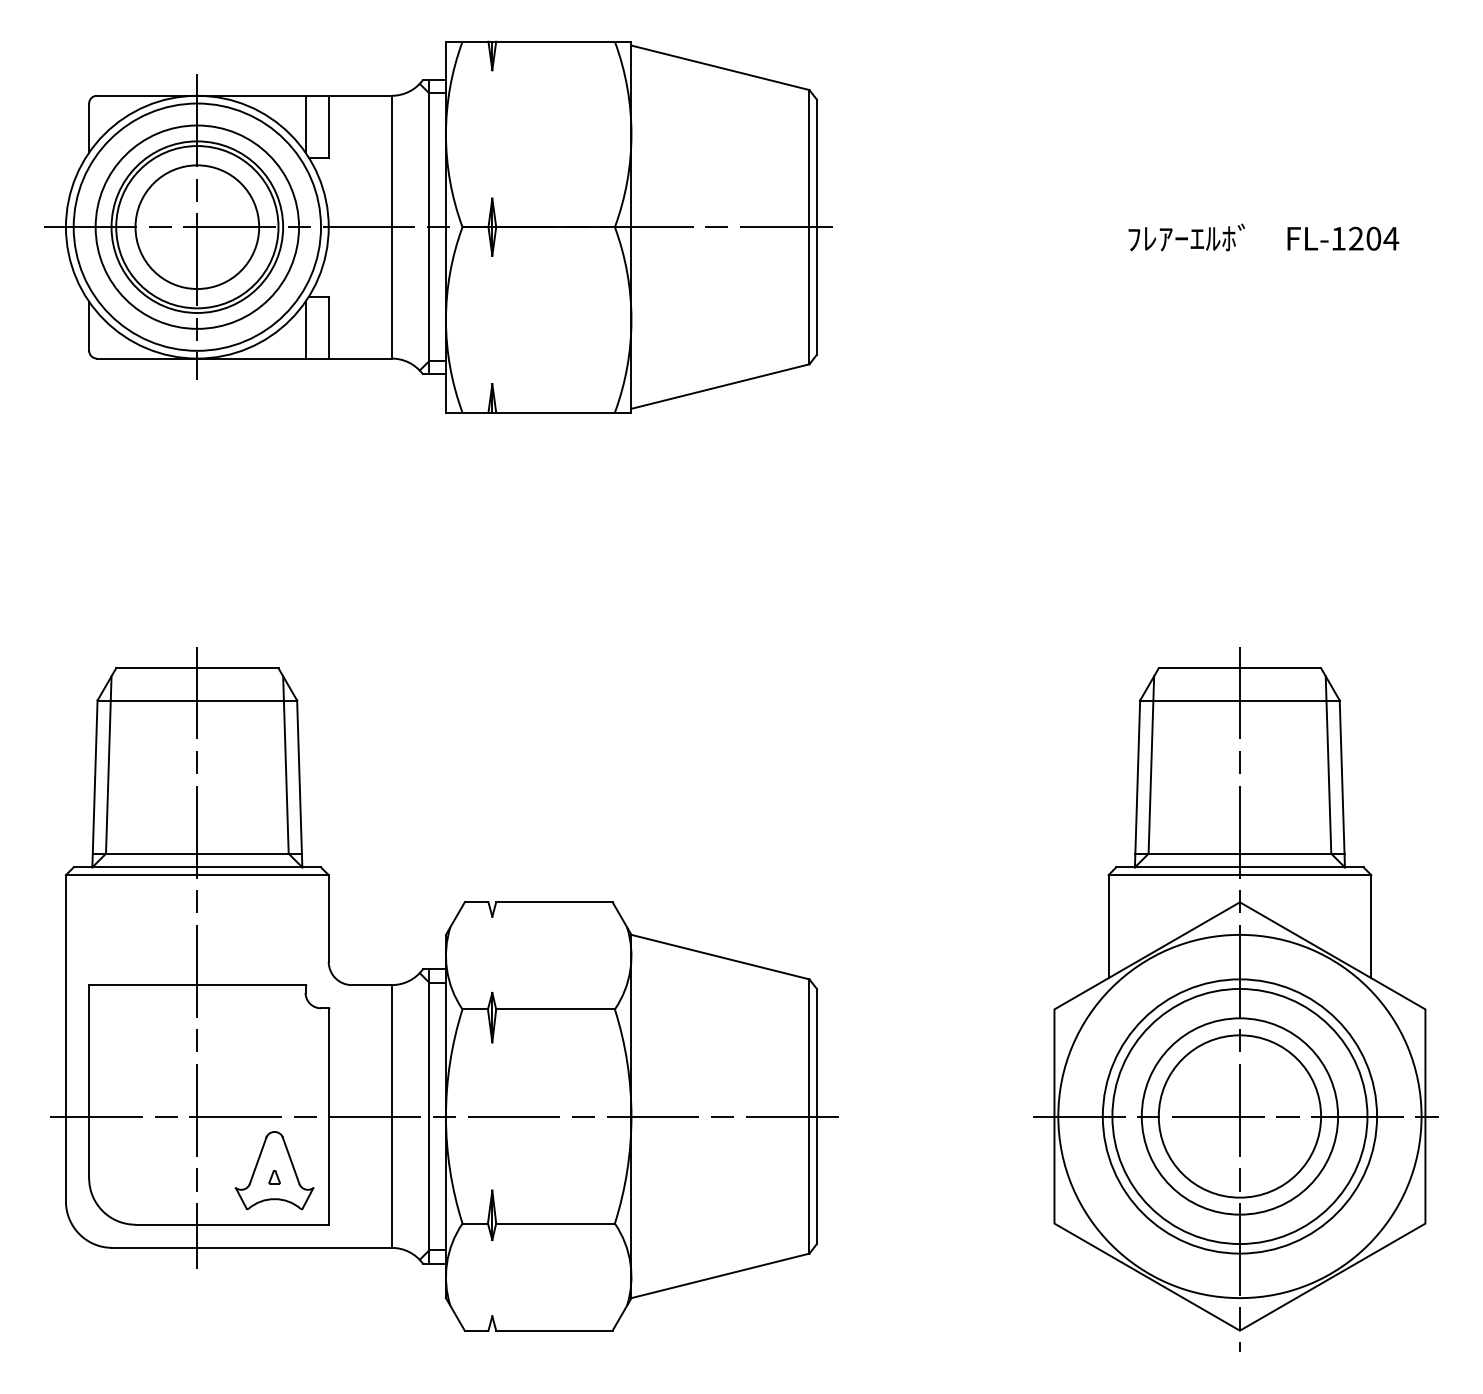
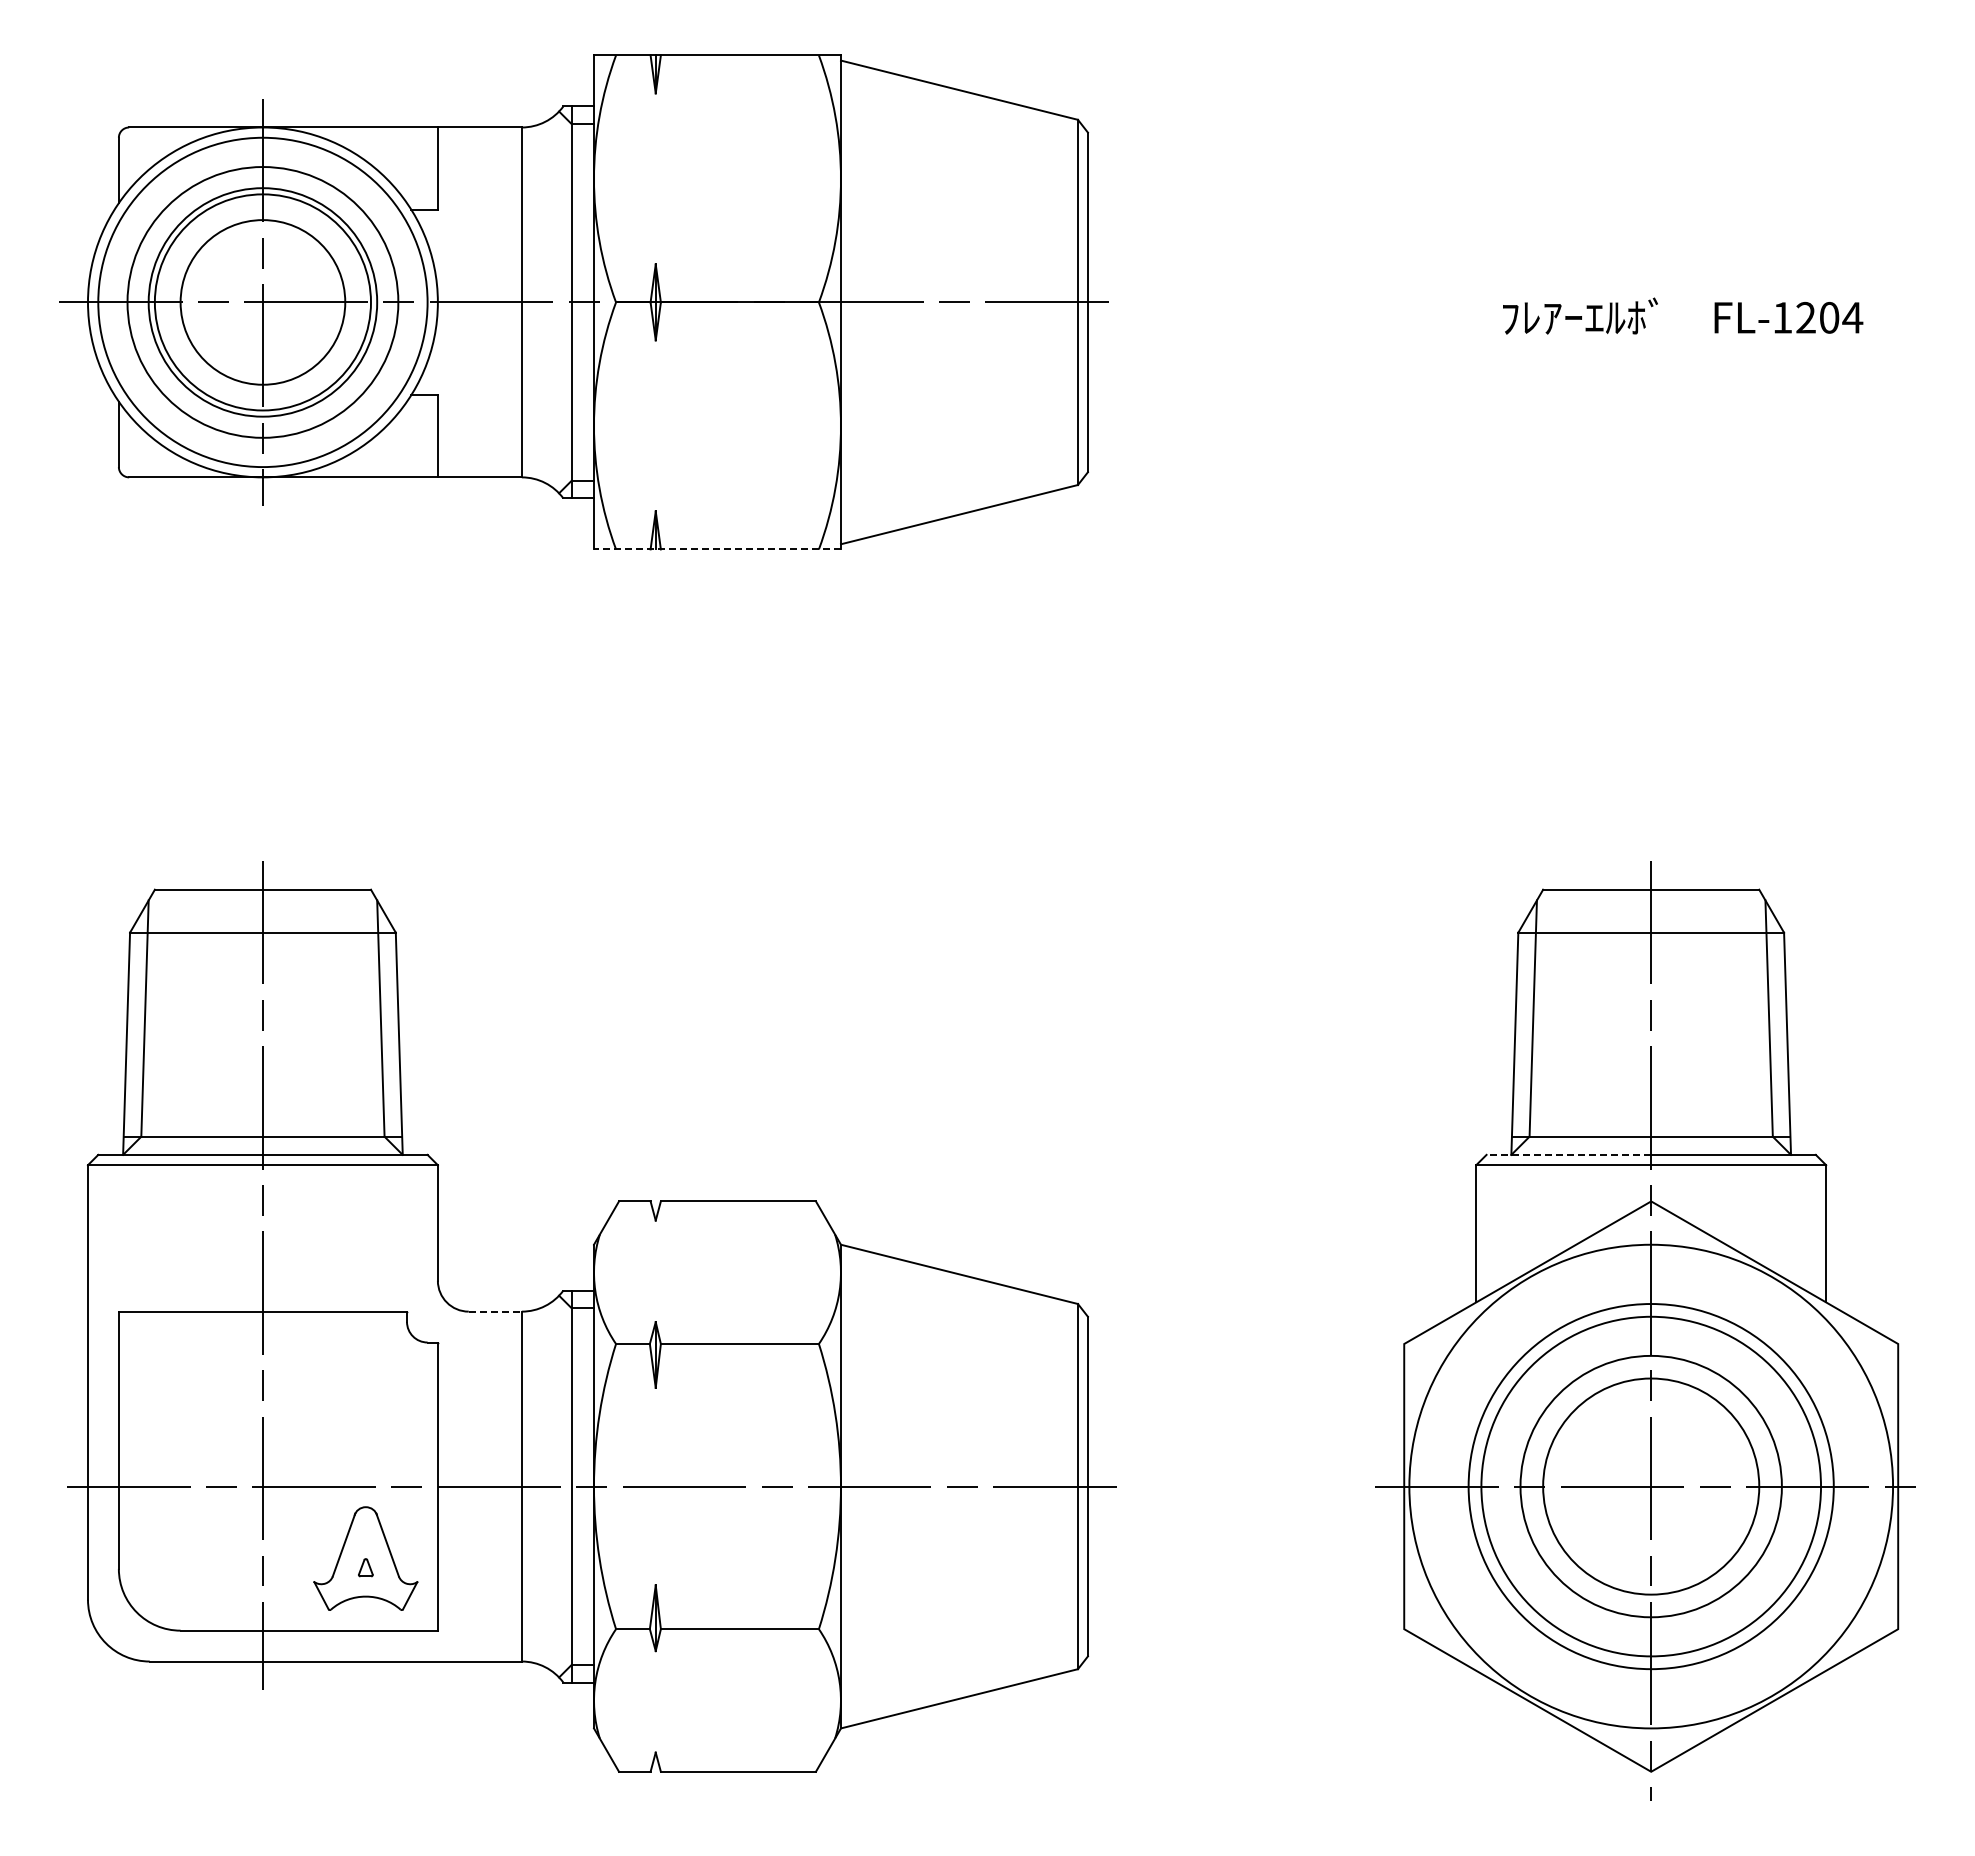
line: (305, 124) -> (407, 165), removed
line: (305, 330) -> (407, 439), removed
line: (537, 412) -> (716, 549), solid -> dashed
line: (1177, 867) -> (1568, 1154), solid -> dashed
line: (372, 985) -> (495, 1311), solid -> dashed

